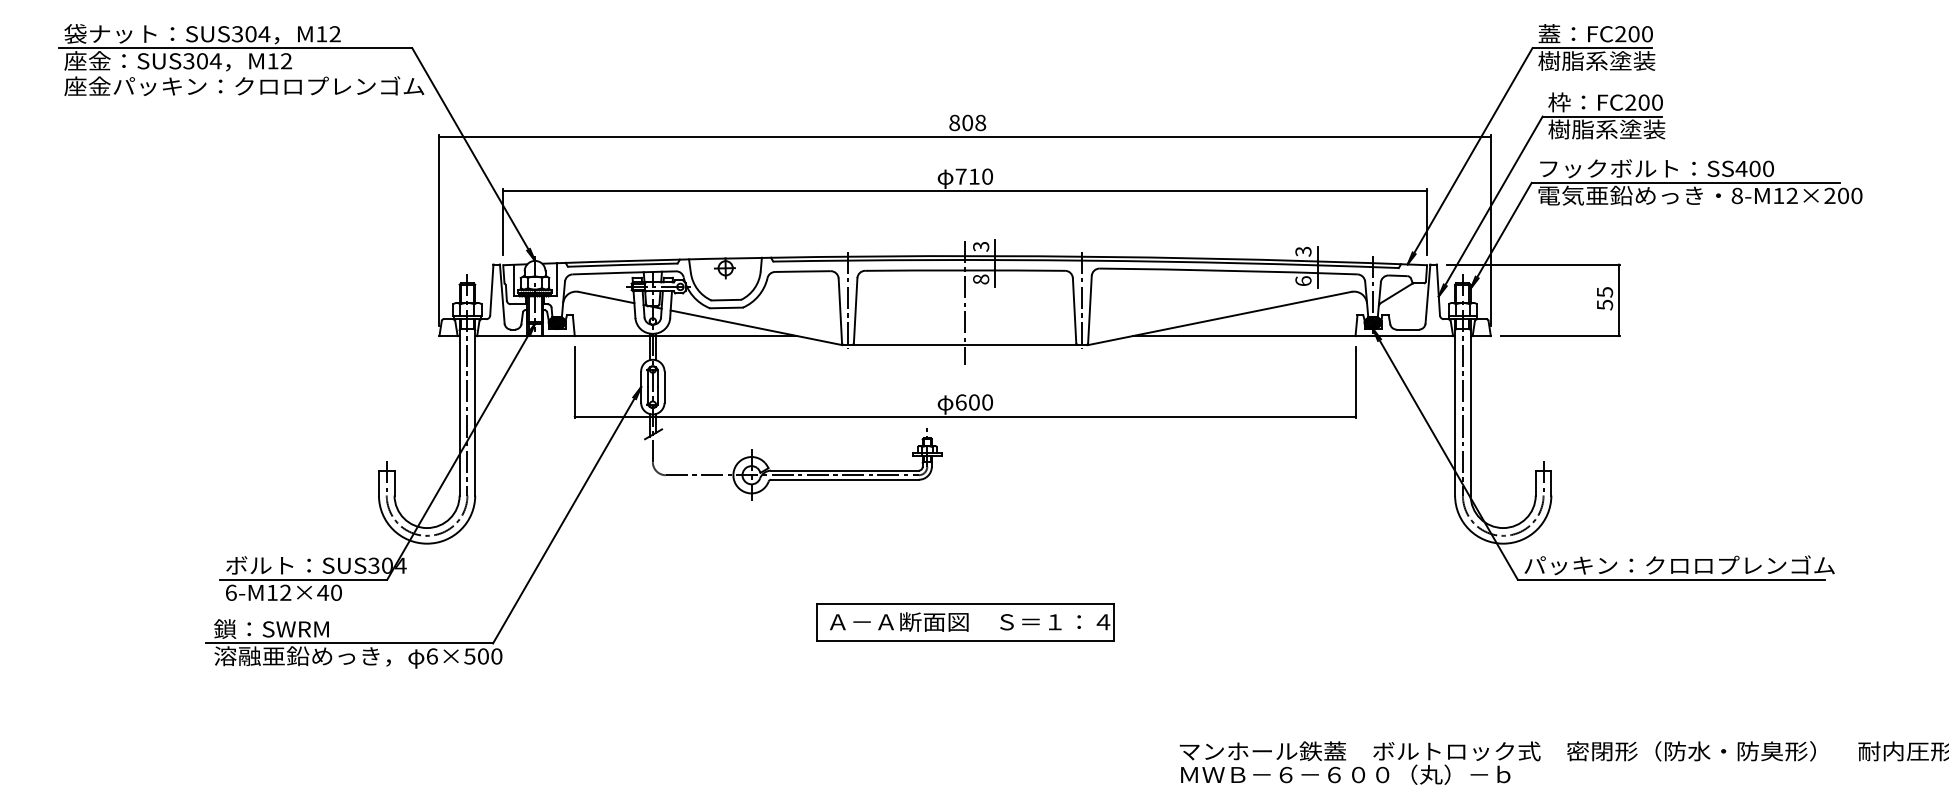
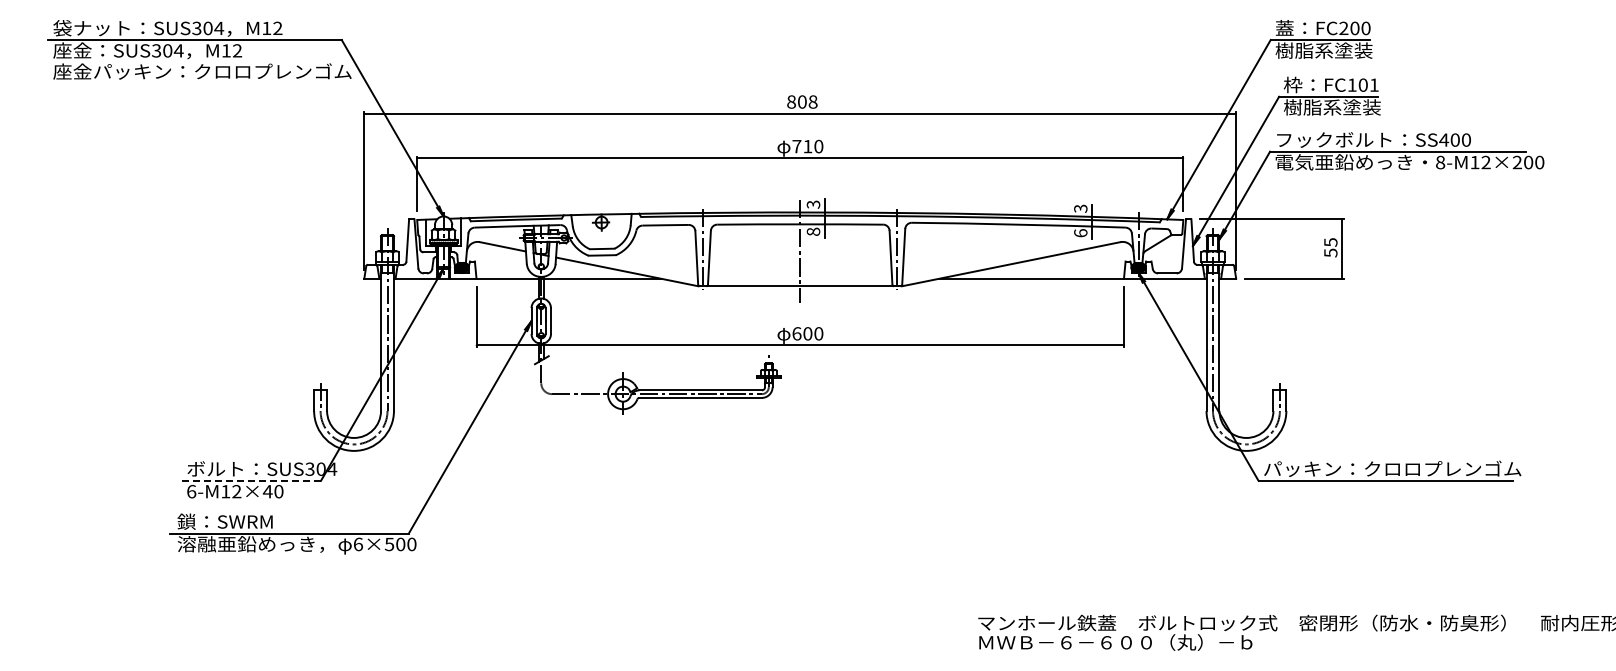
text: (1643, 101) -> (1362, 84), FC200 -> FC101
line: (304, 579) -> (252, 480), solid -> dashed
part: (964, 622) -> (799, 516), removed

